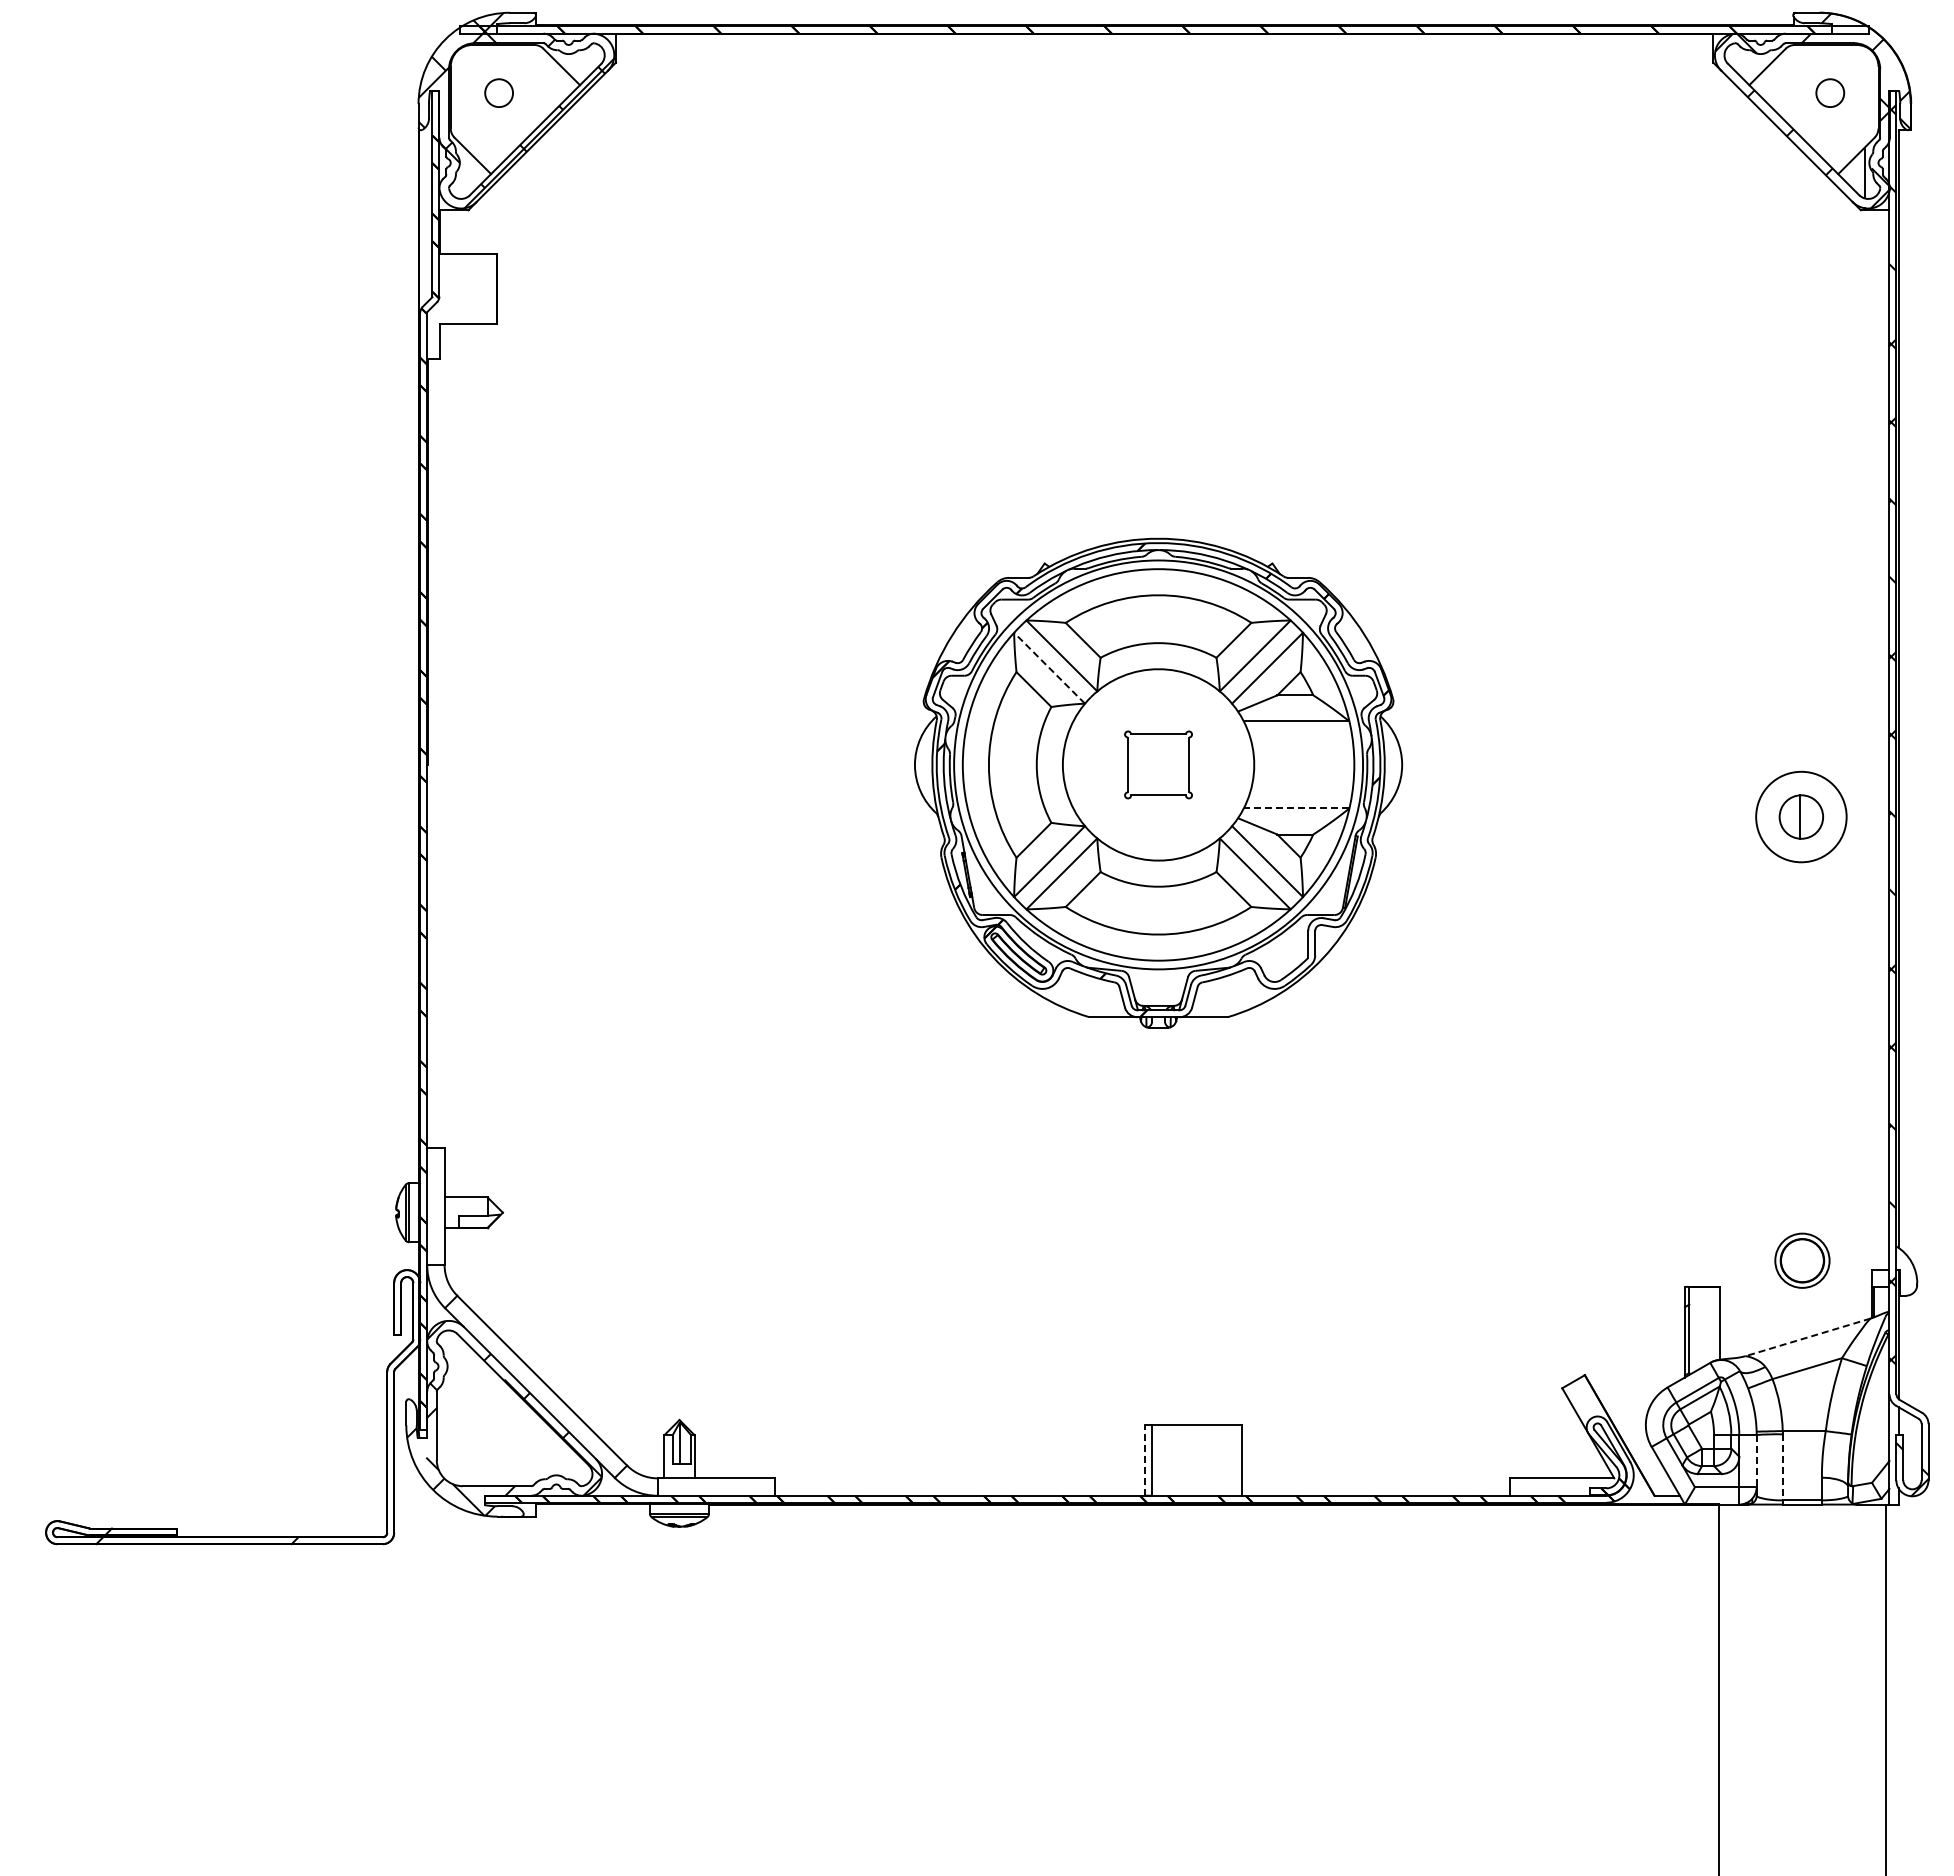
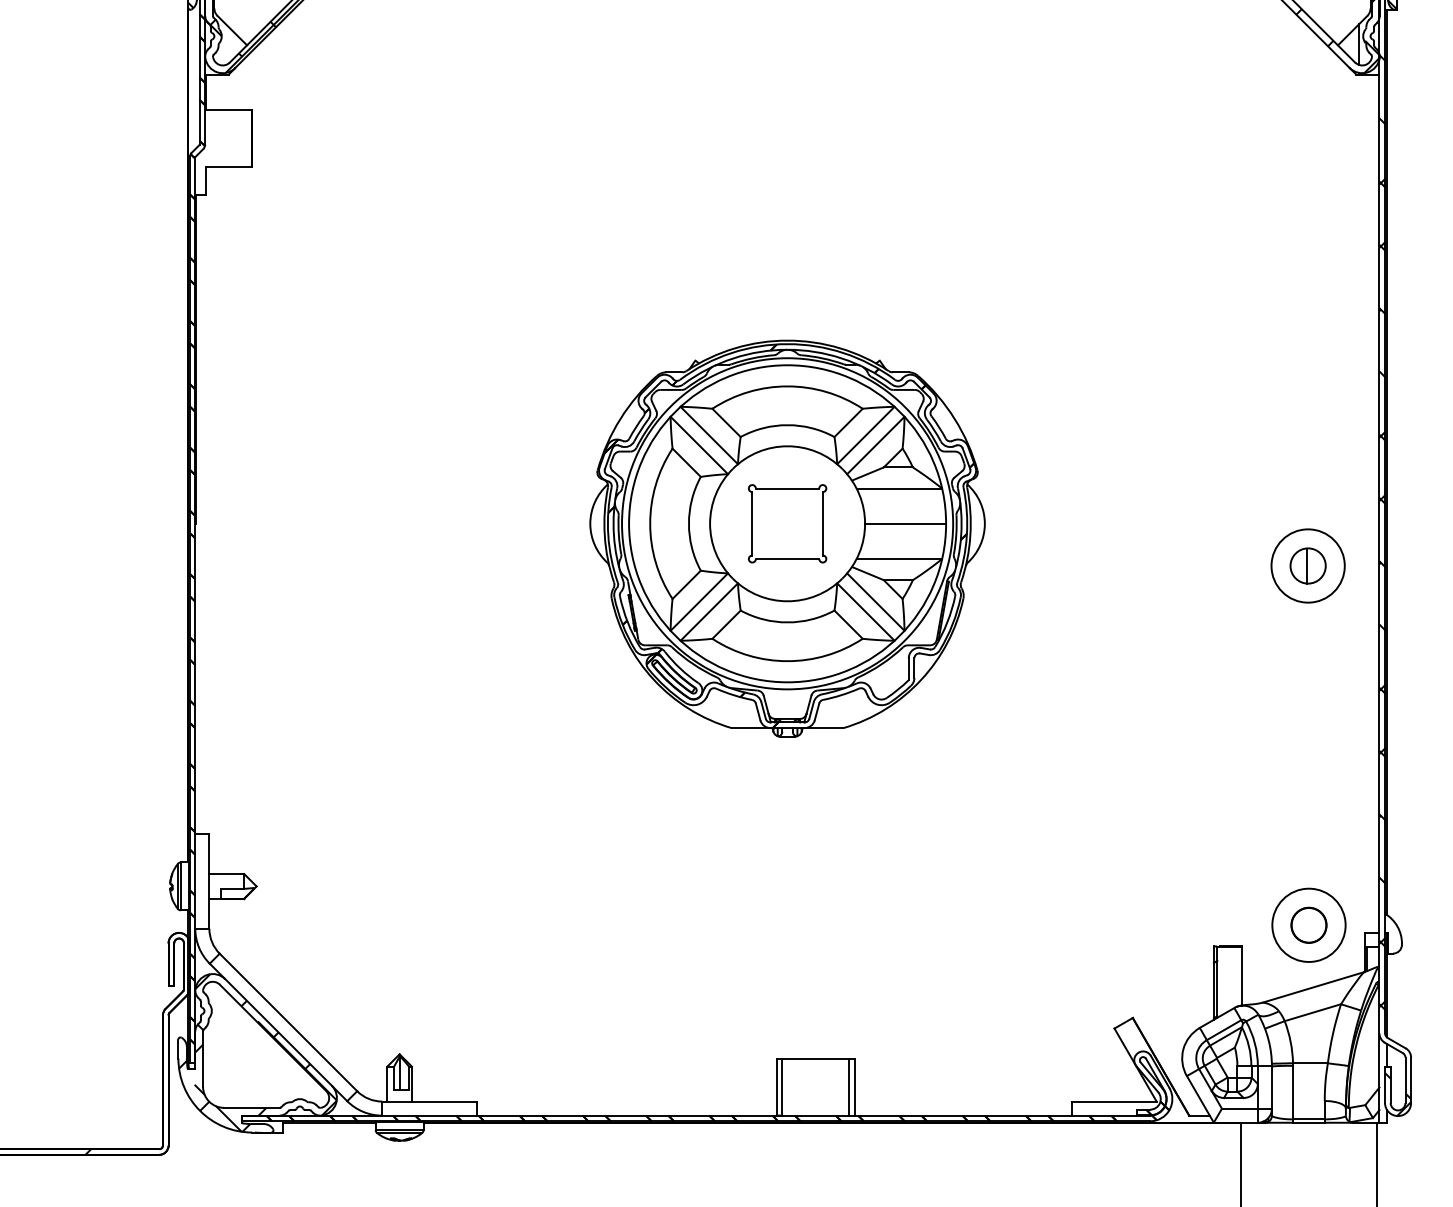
line: (1049, 667) -> (699, 444), dashed -> solid
part: (1158, 764) -> (787, 523), size x1.43
line: (1304, 764) -> (905, 523), added
line: (1296, 808) -> (899, 559), dashed -> solid
circle: (1802, 1260) -> (1309, 925), size x1.67
line: (1807, 1337) -> (1313, 987), dashed -> solid
line: (1145, 1459) -> (776, 1086), dashed -> solid
line: (1234, 1460) -> (849, 1087), added
line: (1756, 1461) -> (1271, 1087), dashed -> solid
line: (1782, 1467) -> (1292, 1092), dashed -> solid

